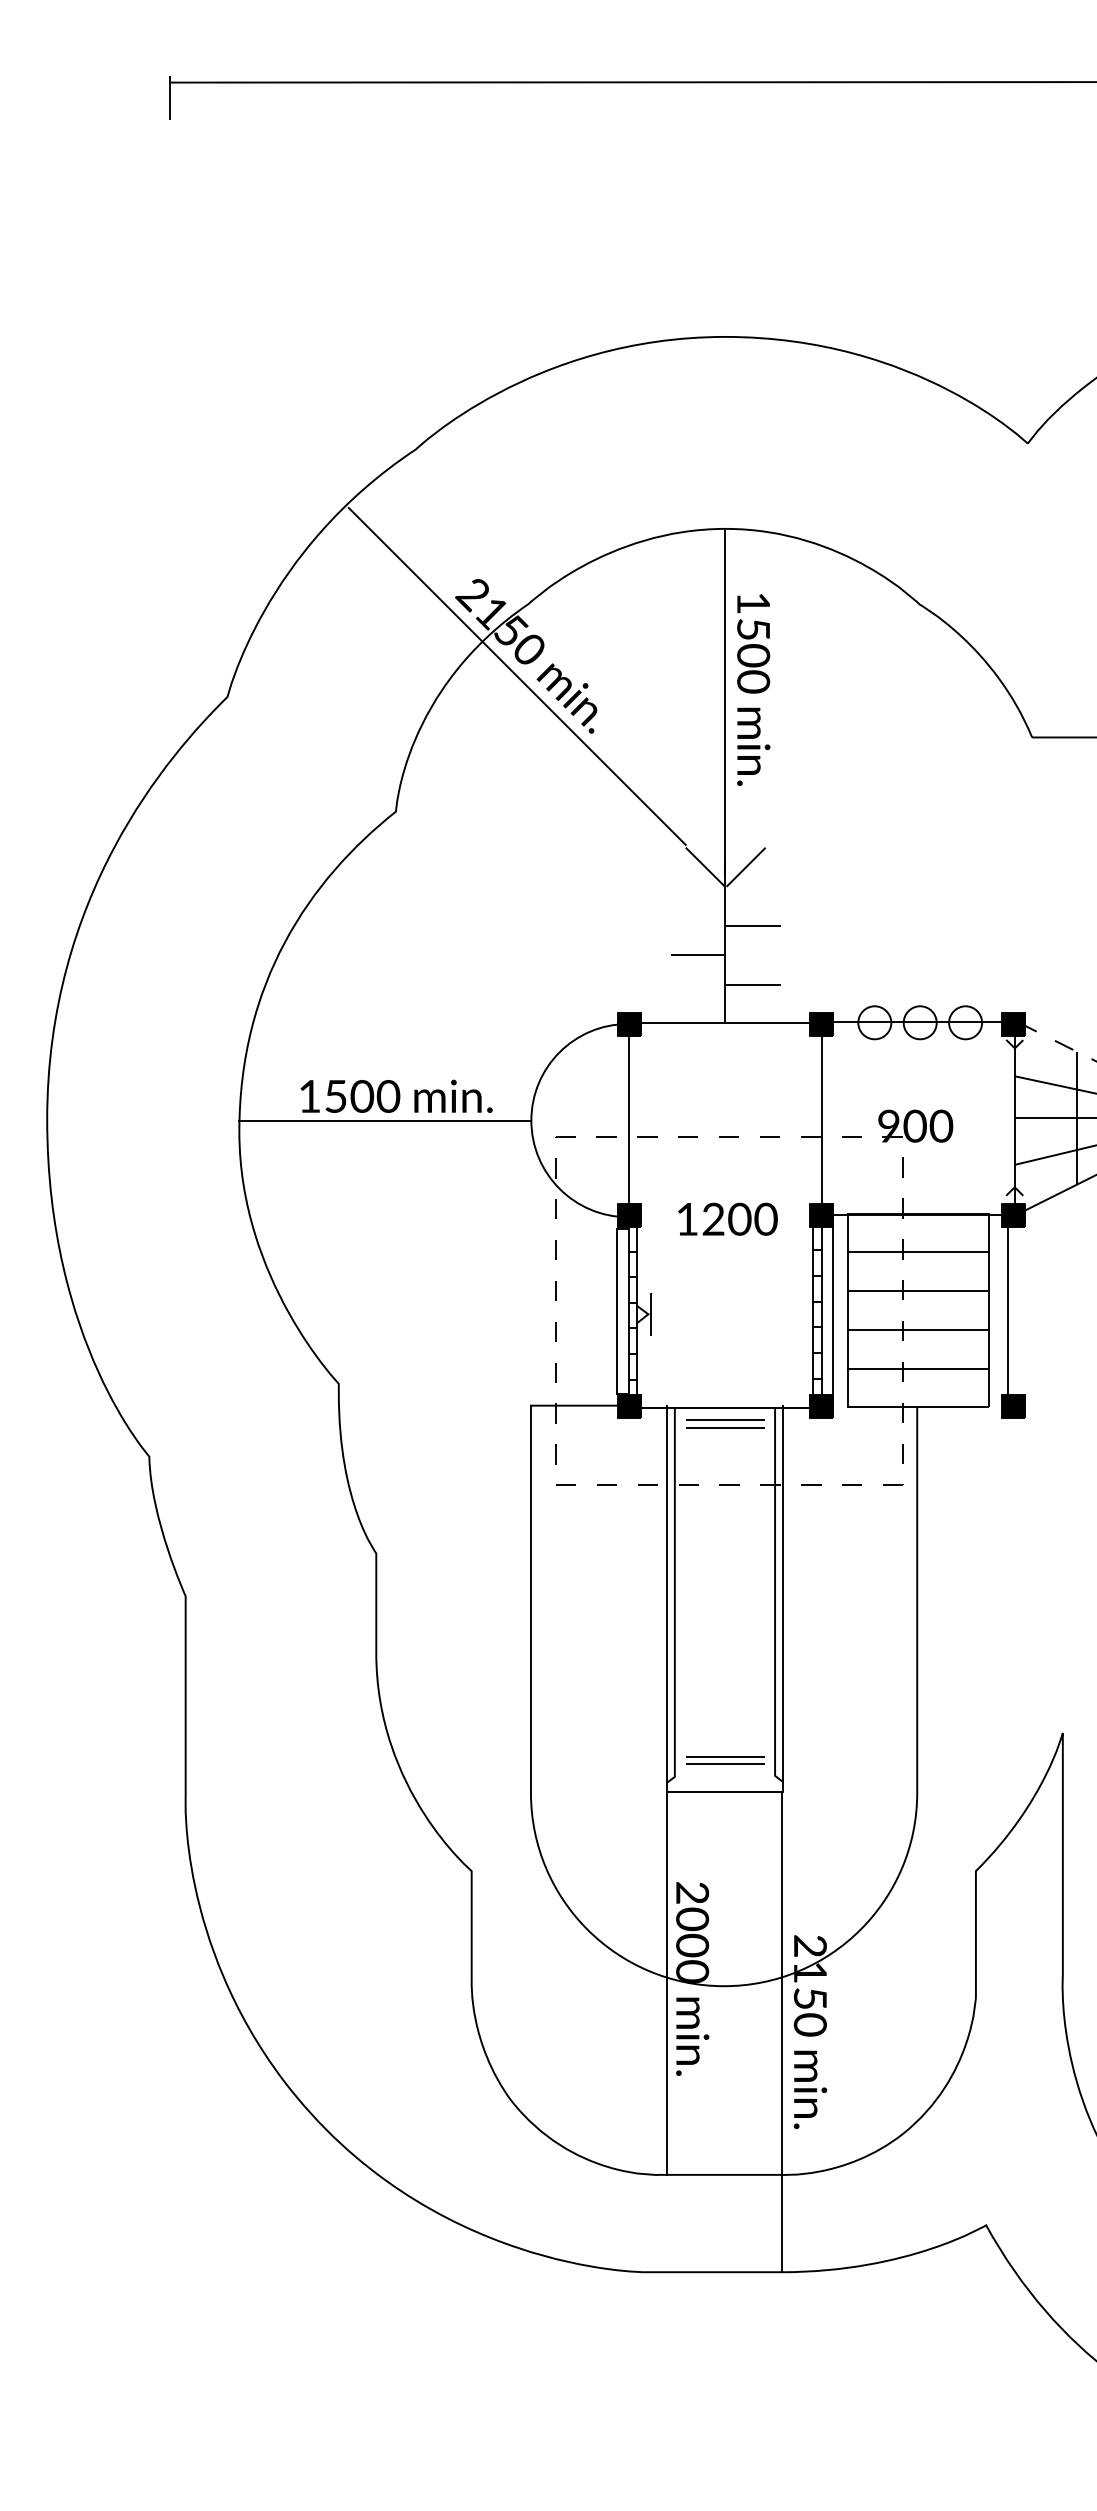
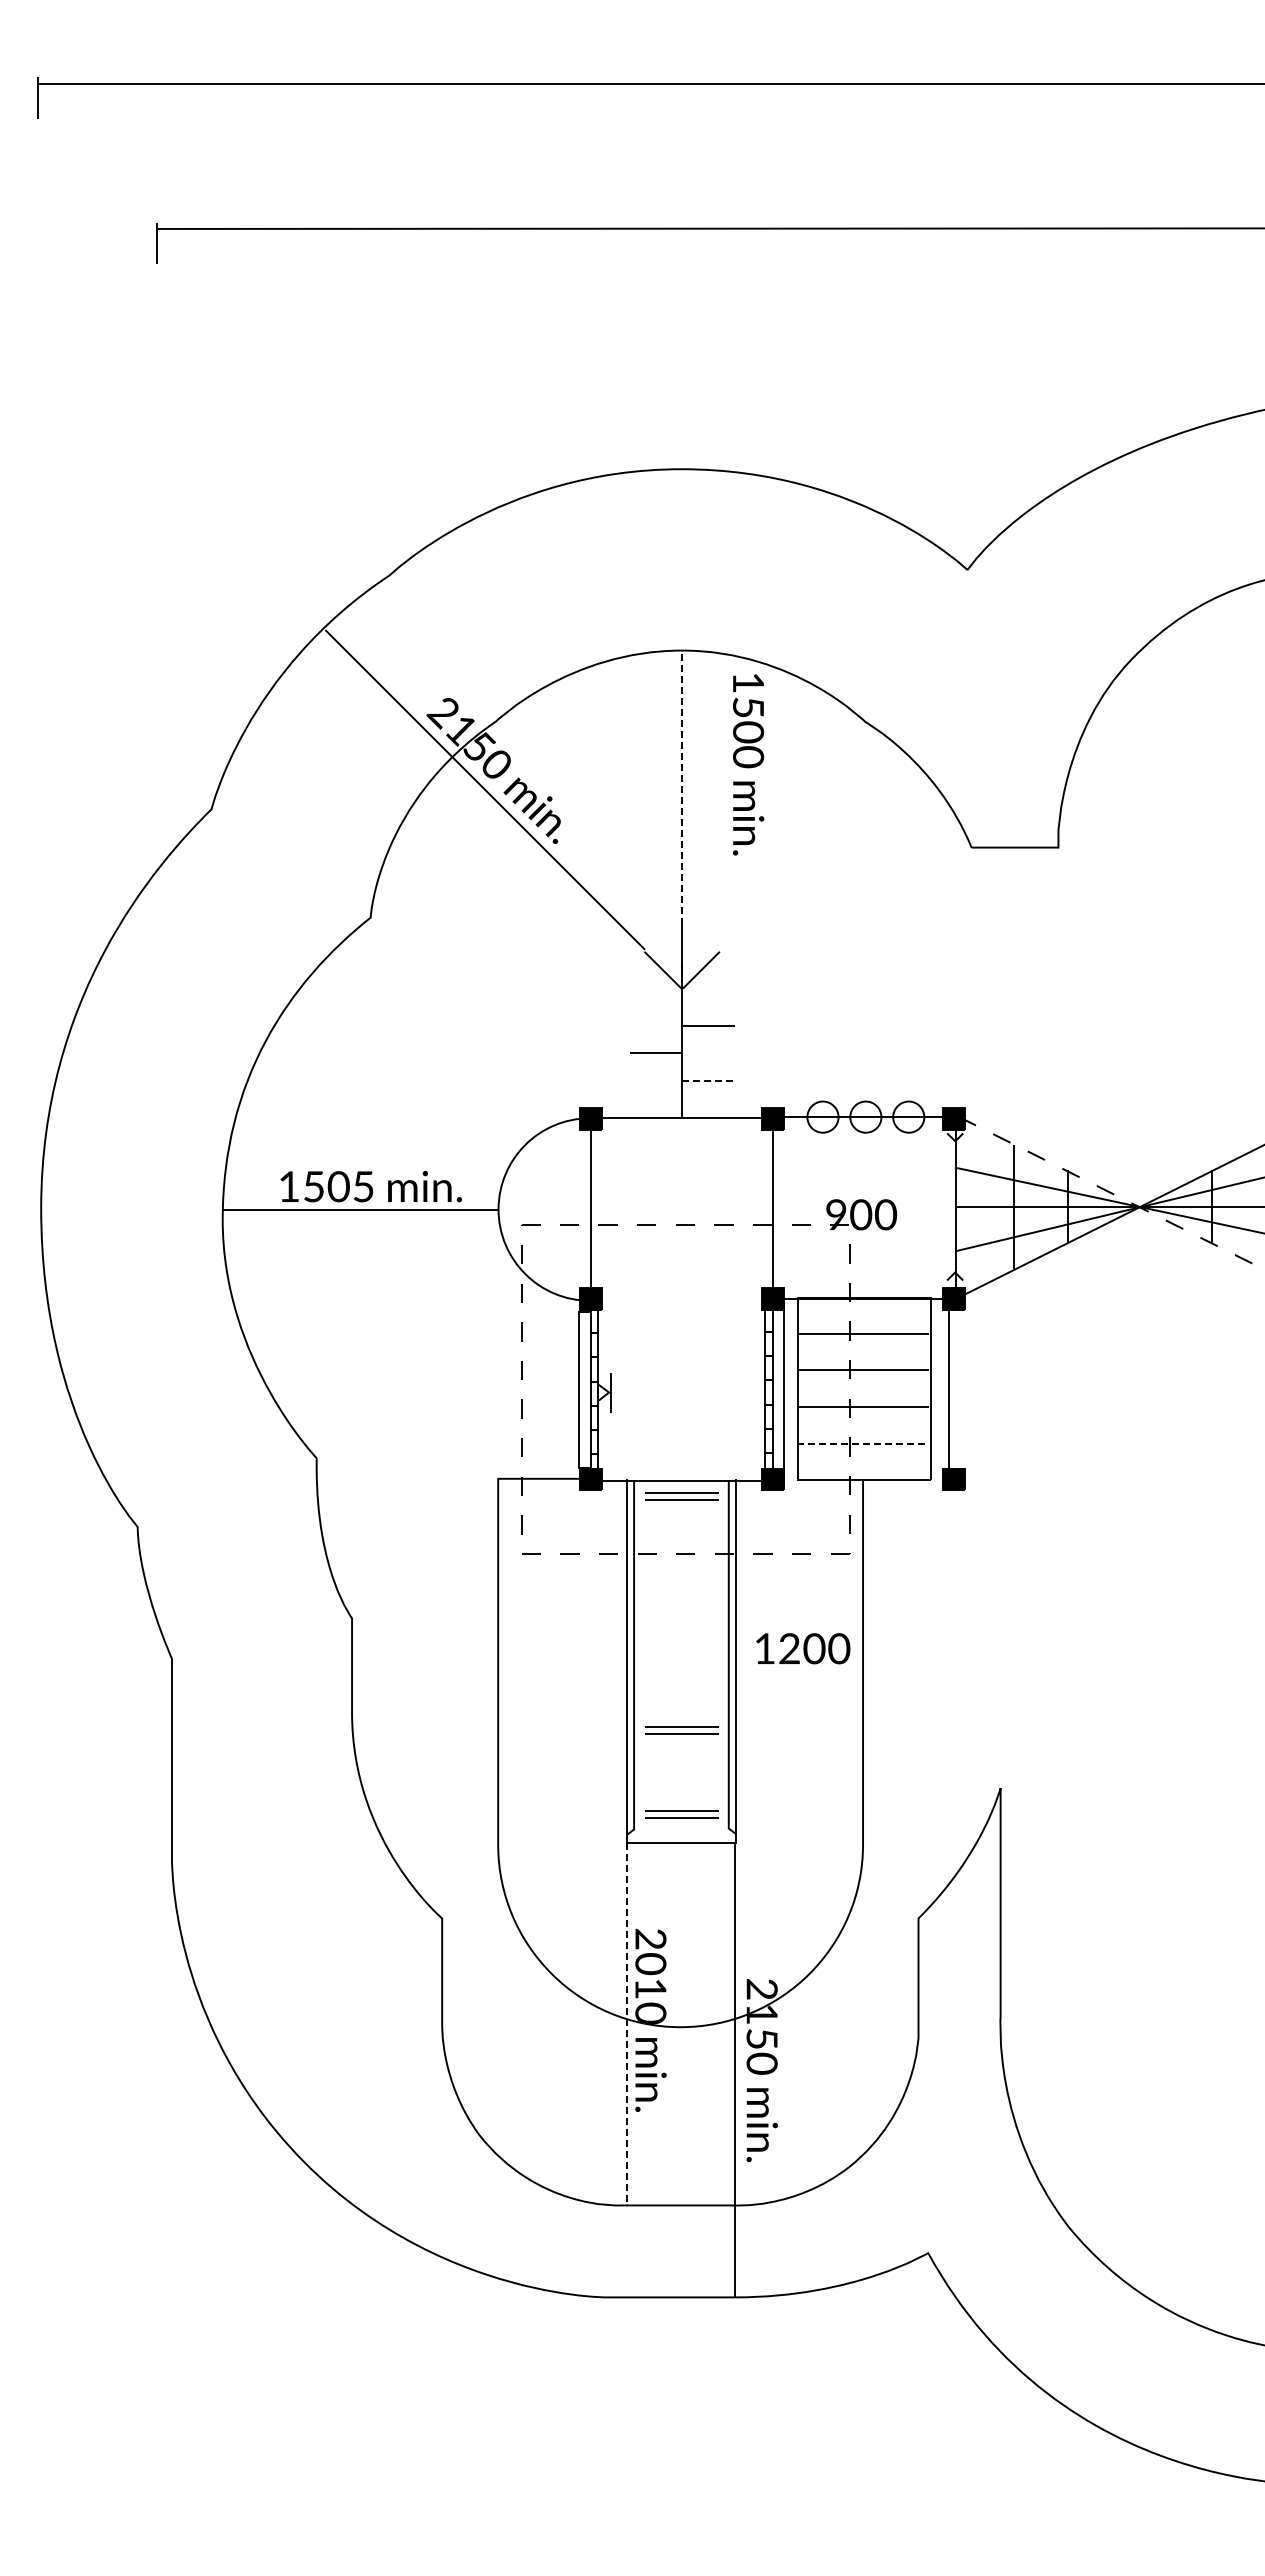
line: (725, 673) -> (681, 787), solid -> dashed
text: (753, 689) -> (748, 764), moved
line: (753, 985) -> (708, 1081), solid -> dashed
text: (388, 1096) -> (363, 1186), 1500 -> 1505
text: (728, 1219) -> (803, 1648), moved
line: (917, 1368) -> (863, 1443), solid -> dashed
part: (725, 1672) -> (681, 1730), added
text: (692, 1945) -> (650, 1988), 2000 -> 2010
line: (666, 1984) -> (626, 2025), solid -> dashed

